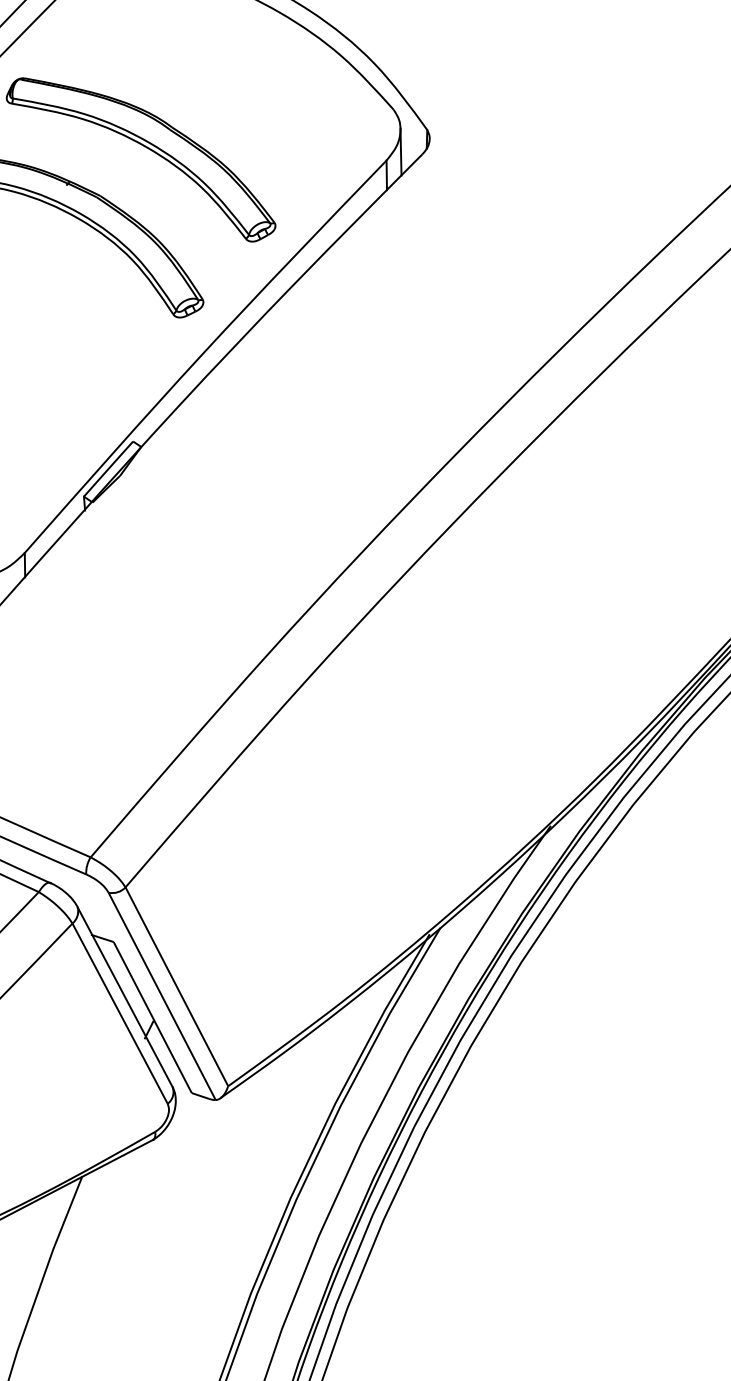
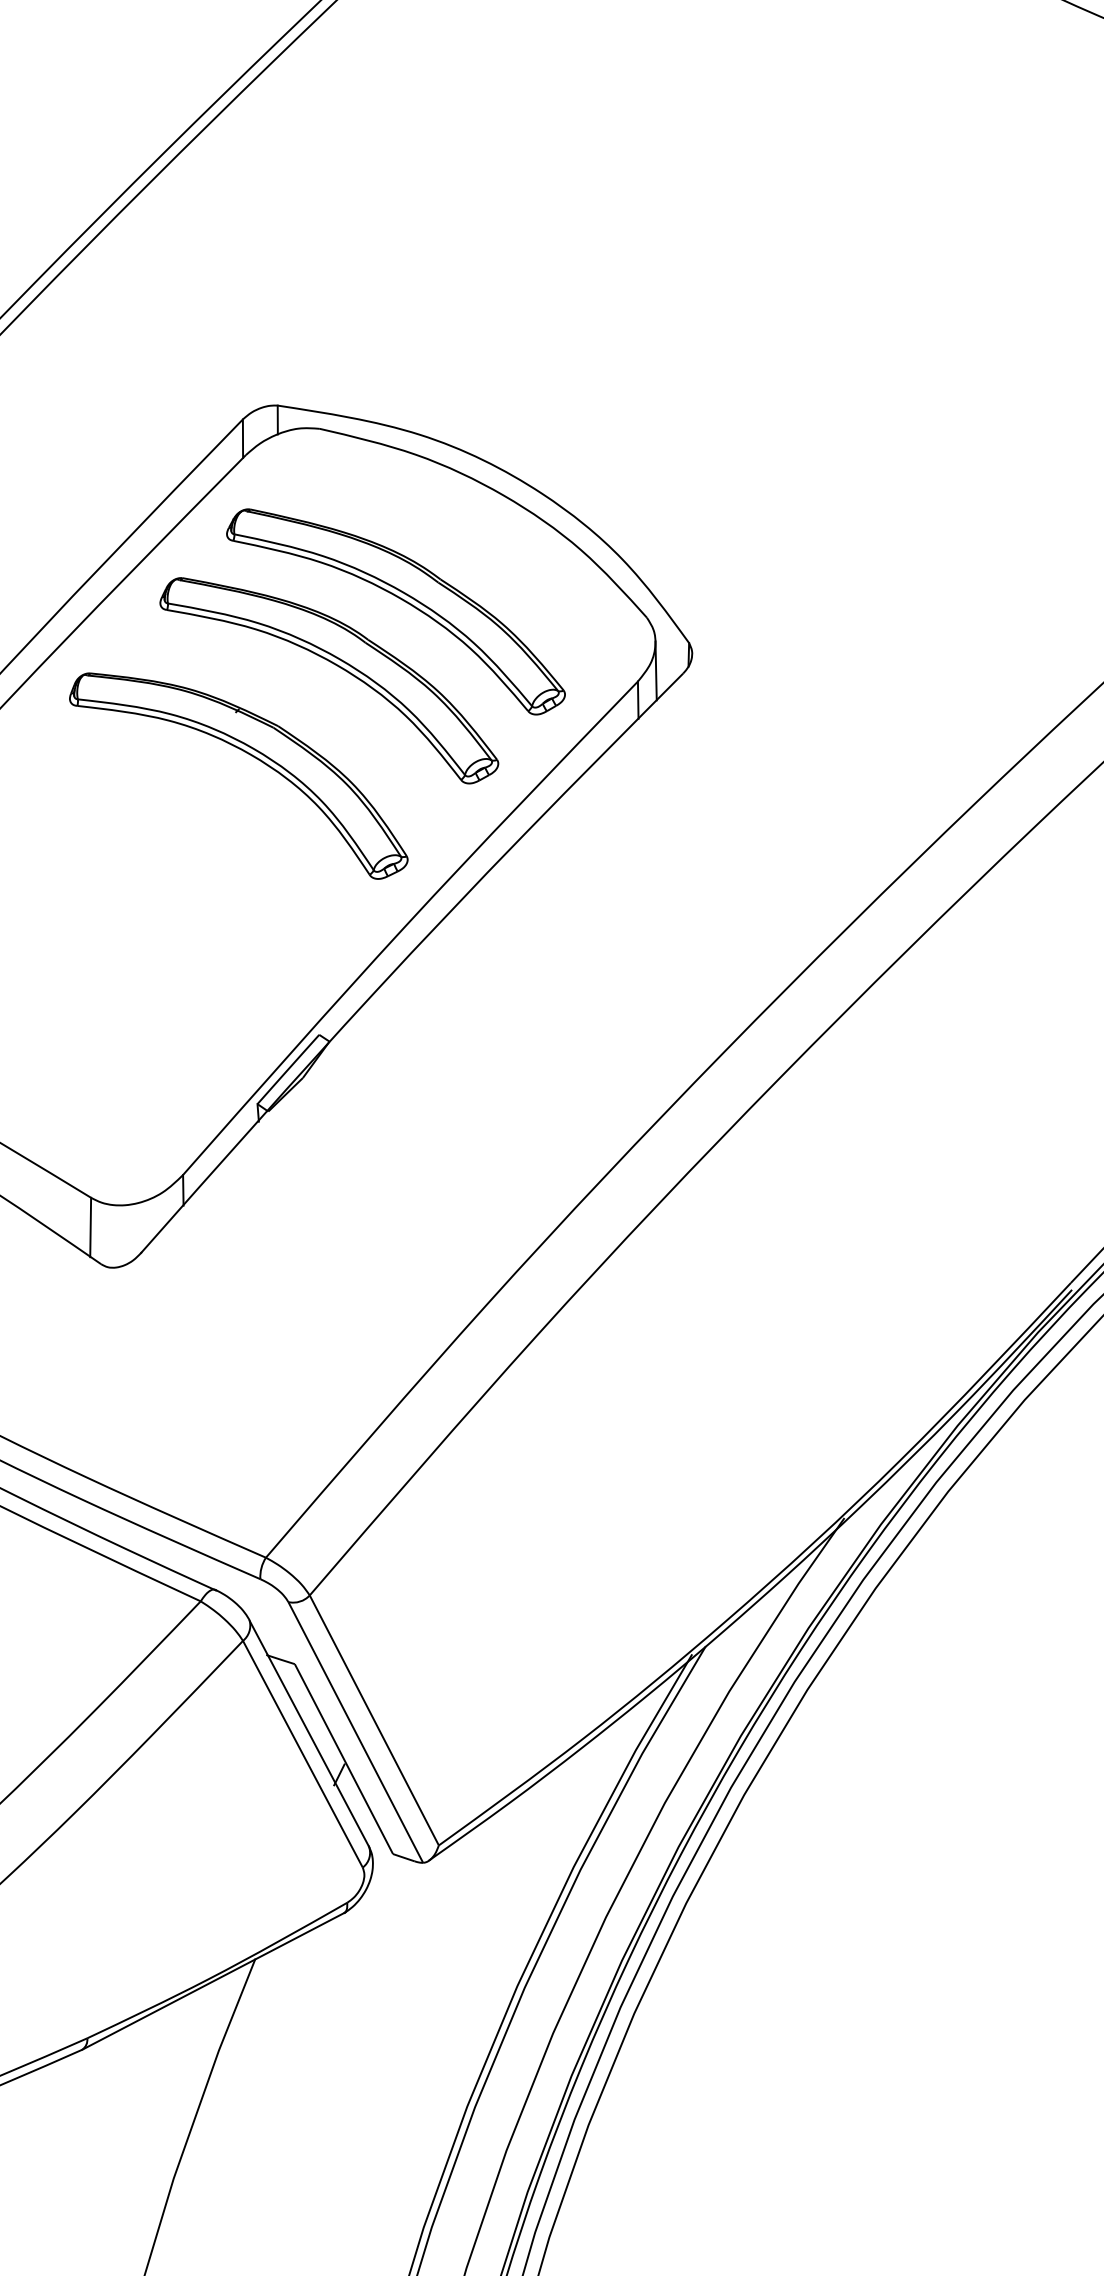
part: (198, 96) -> (401, 600), added

